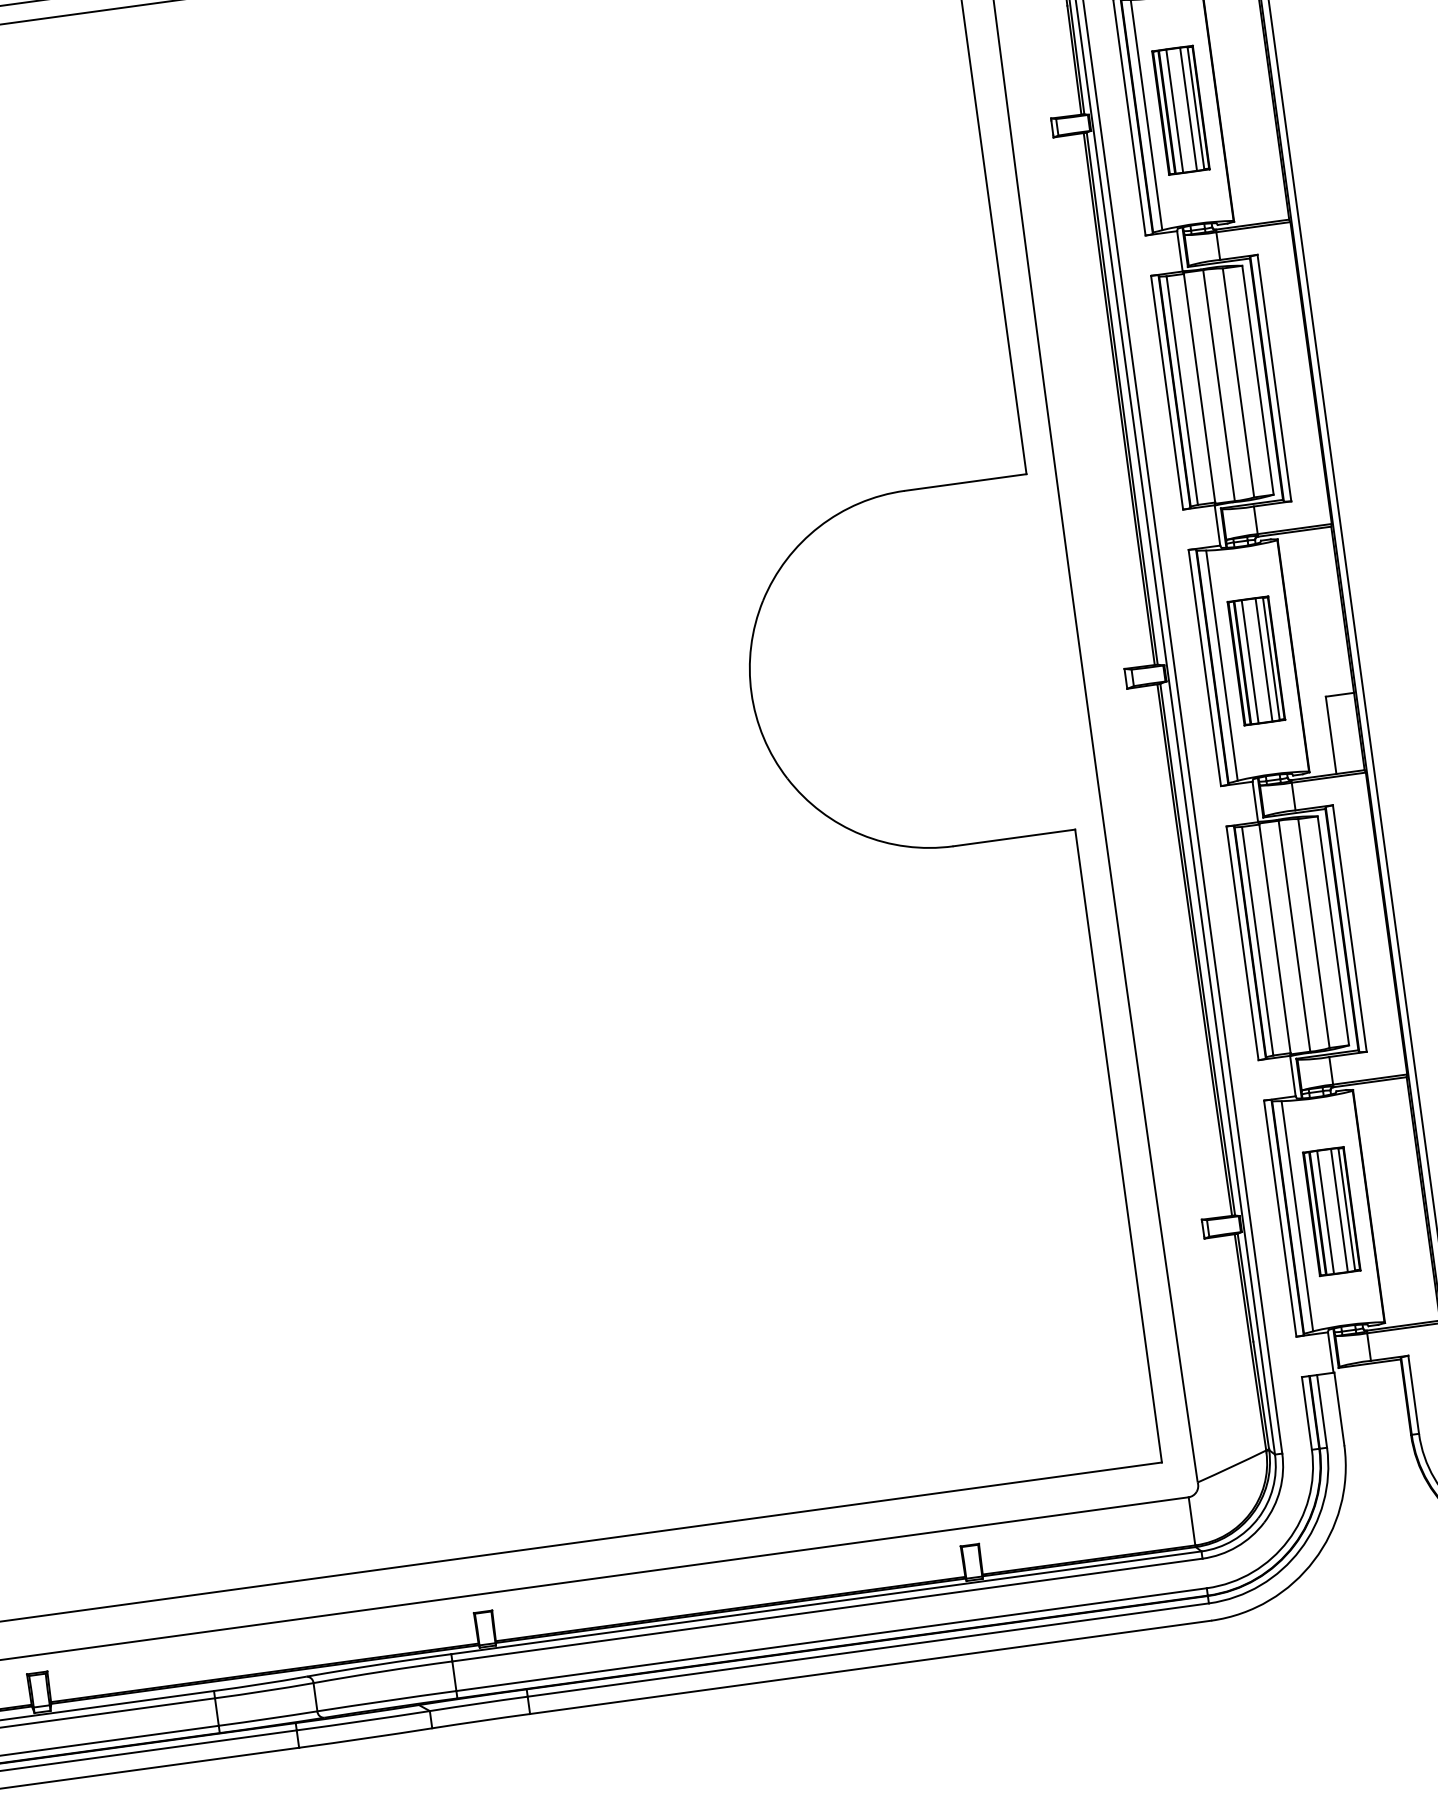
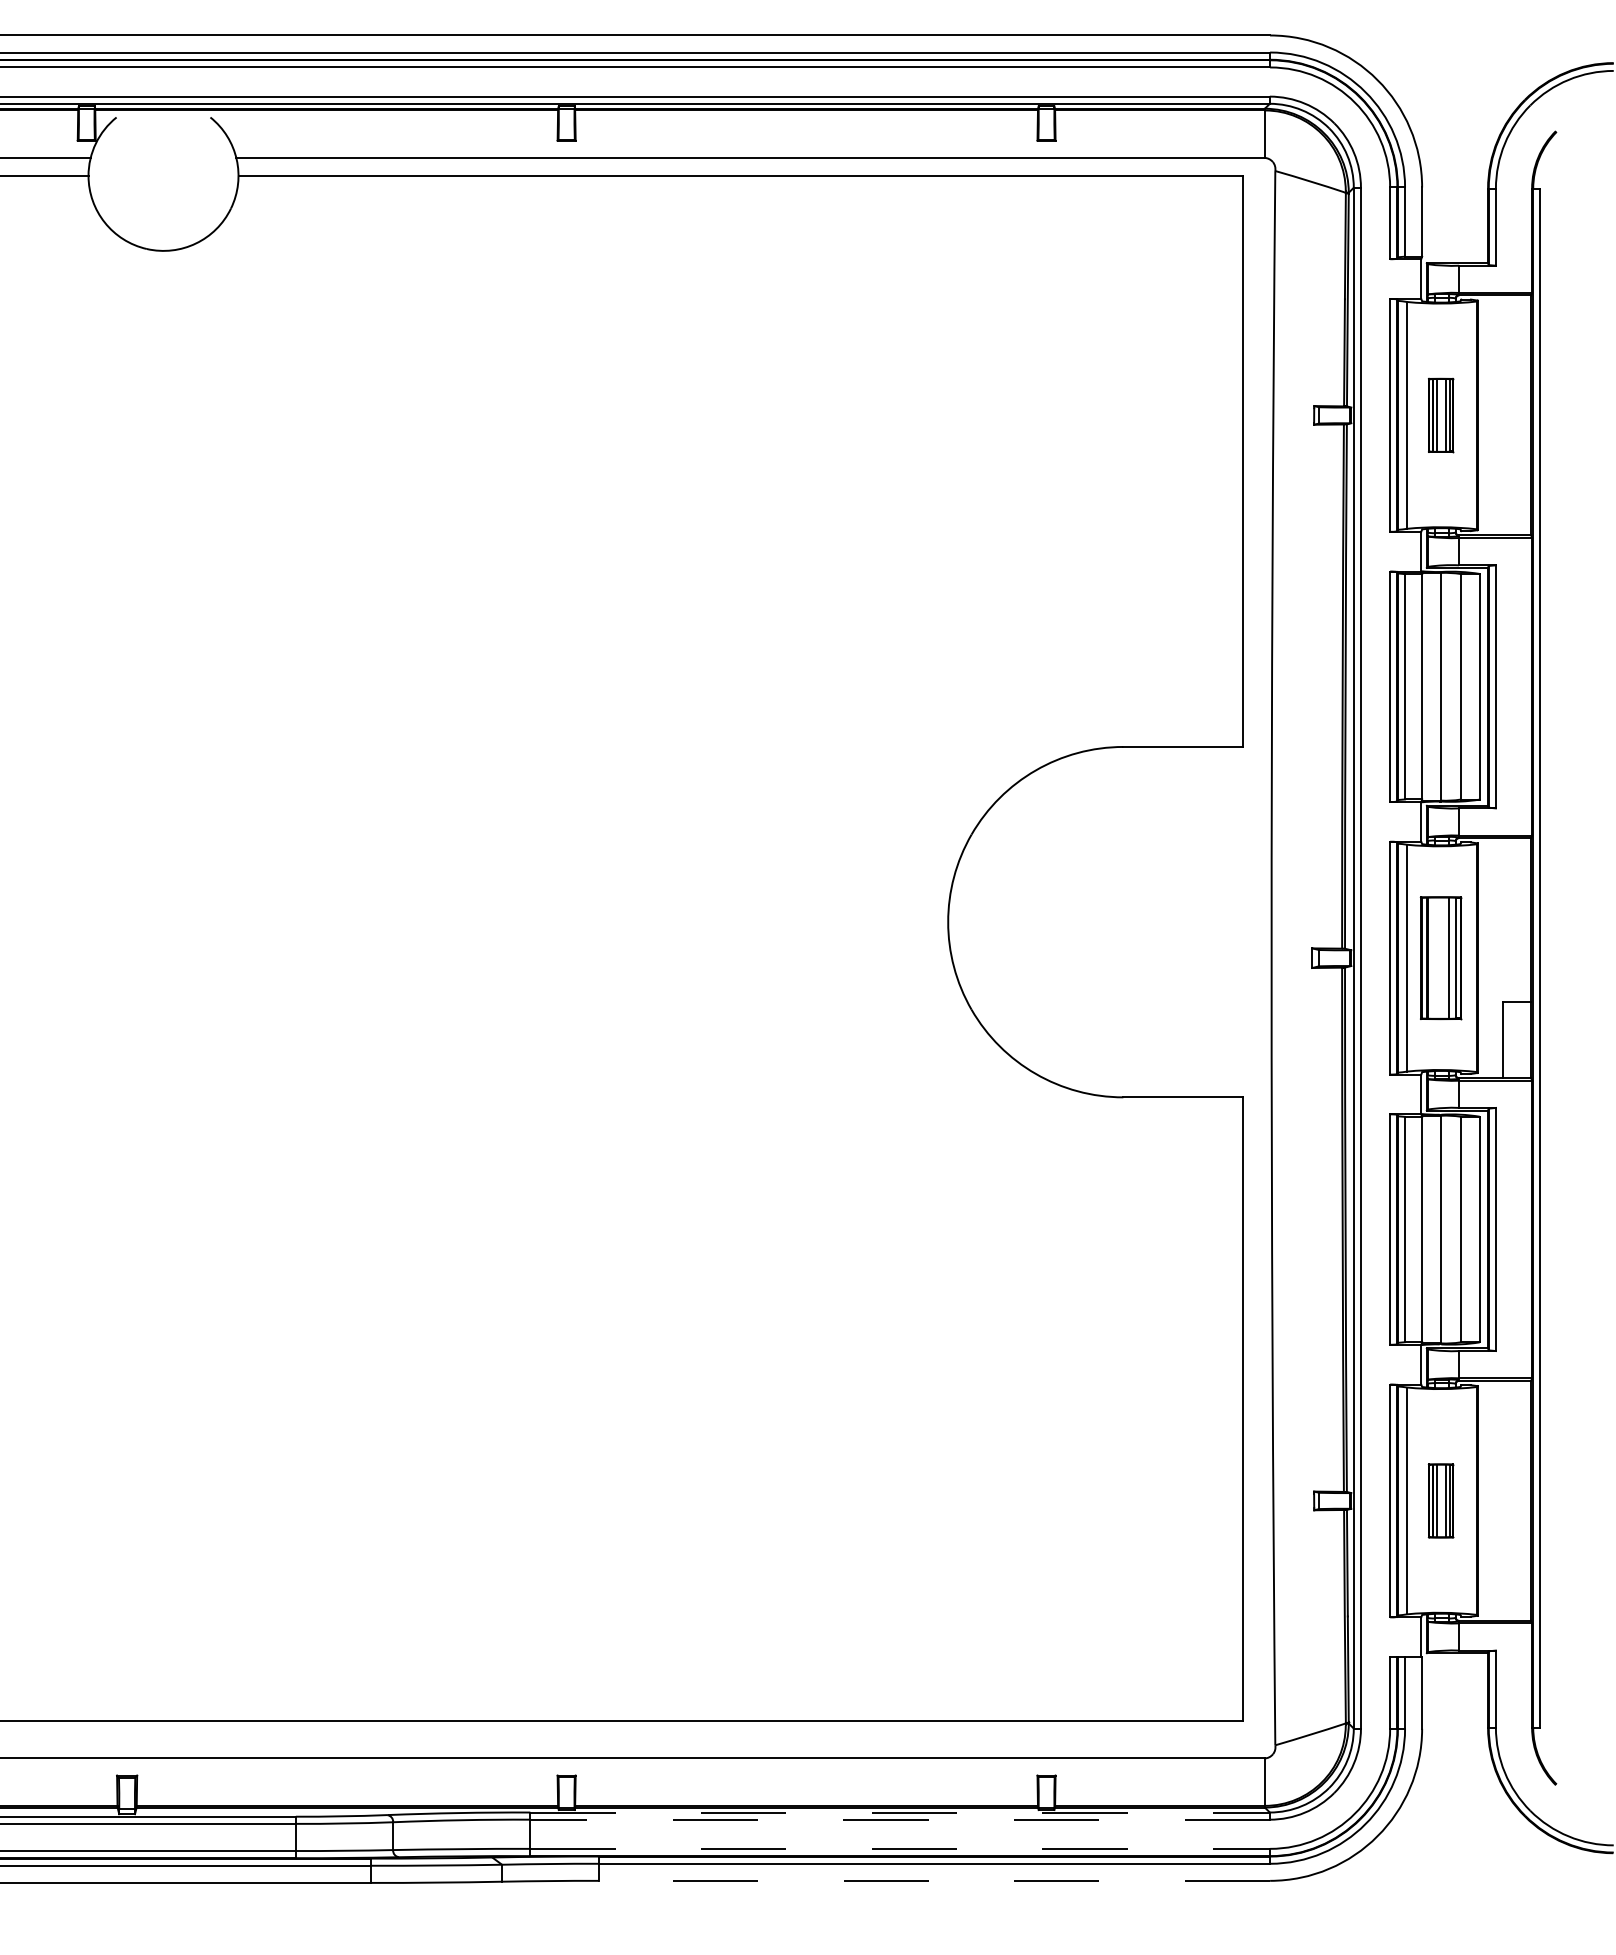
part: (1180, 110) -> (1440, 415), size x0.6
line: (1249, 661) -> (1434, 957), removed
part: (1331, 1211) -> (1440, 1500), size x0.6
line: (826, 1602) -> (900, 1812), solid -> dashed
line: (827, 1609) -> (900, 1819), solid -> dashed
line: (831, 1639) -> (900, 1848), solid -> dashed
line: (870, 1666) -> (934, 1880), solid -> dashed

